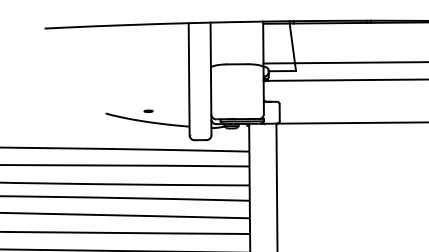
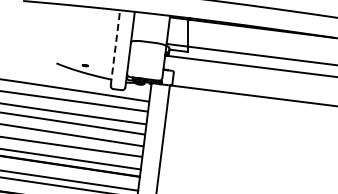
line: (189, 78) -> (115, 47), solid -> dashed

